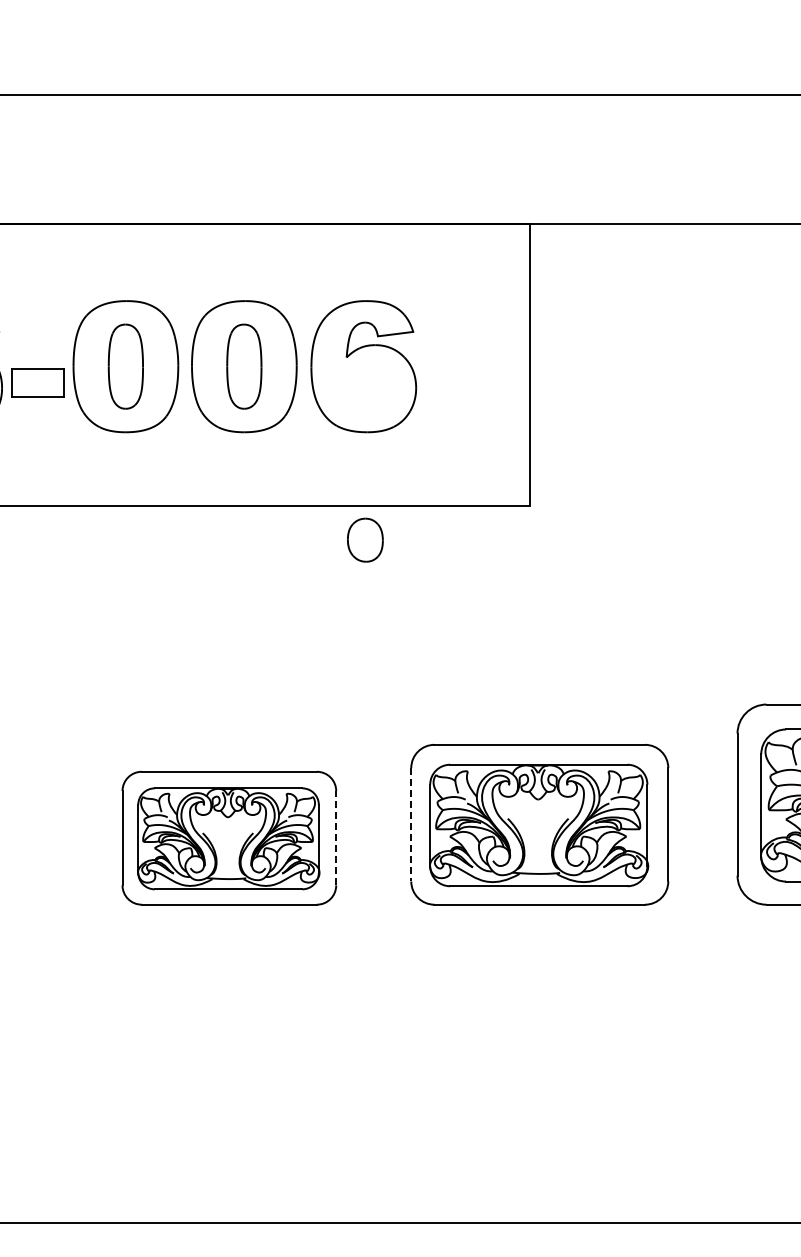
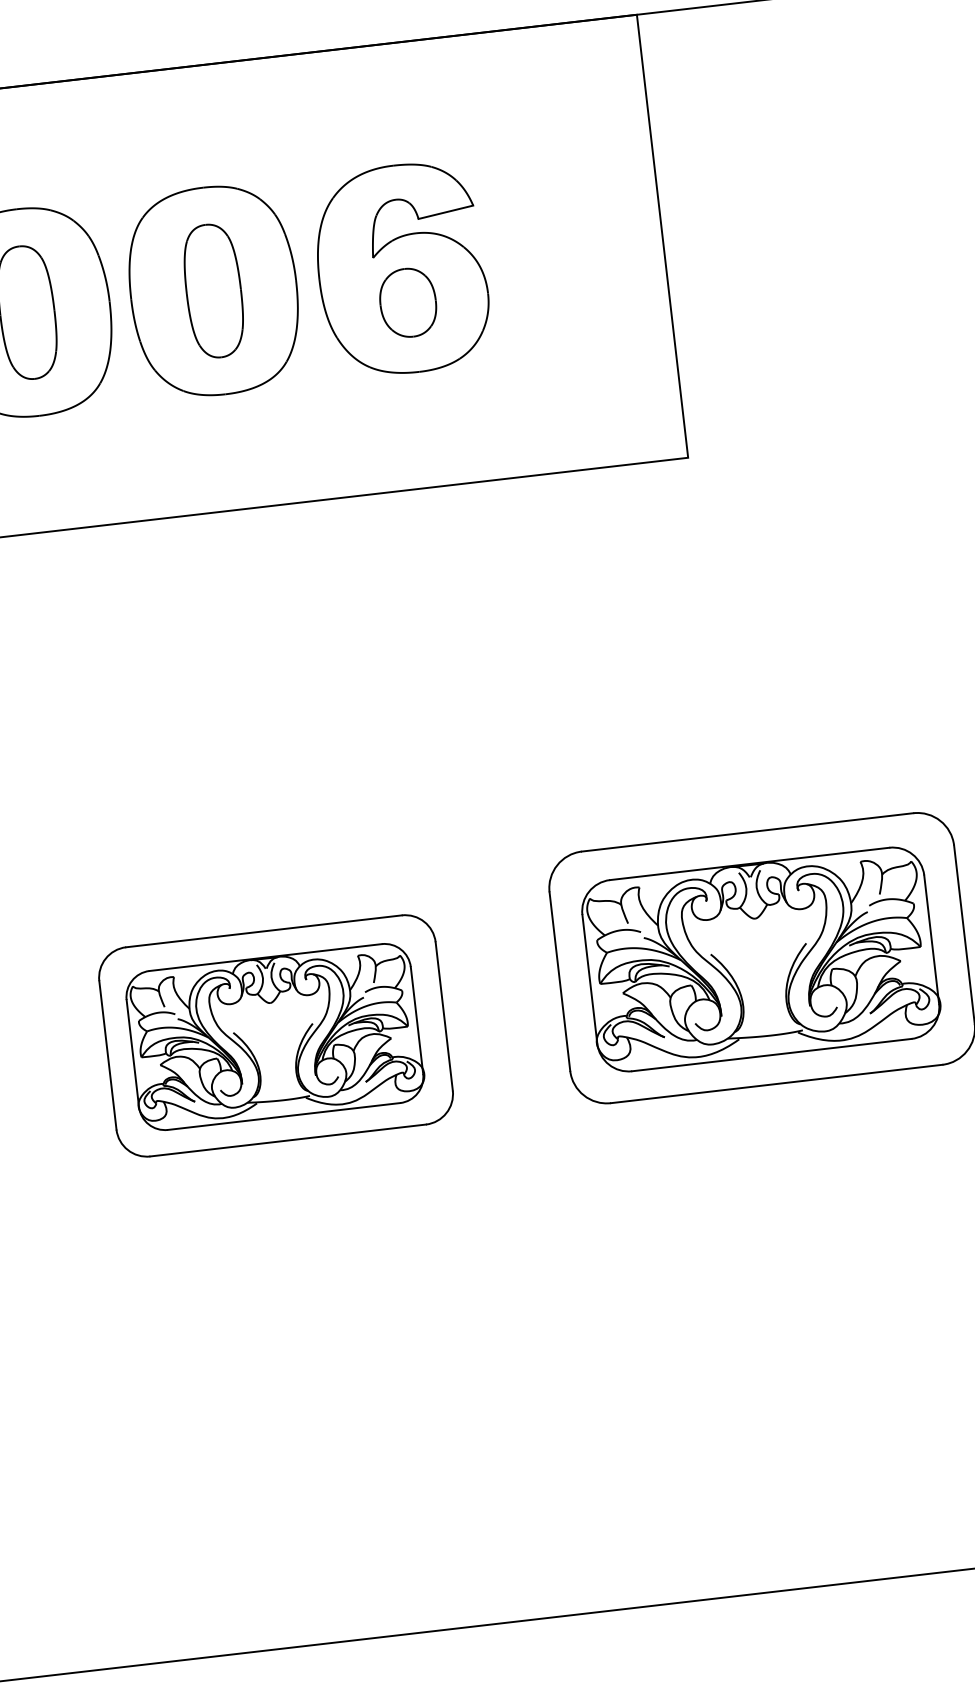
part: (365, 539) -> (408, 301), moved
line: (411, 824) -> (560, 981), dashed -> solid
line: (336, 837) -> (444, 1015), dashed -> solid

